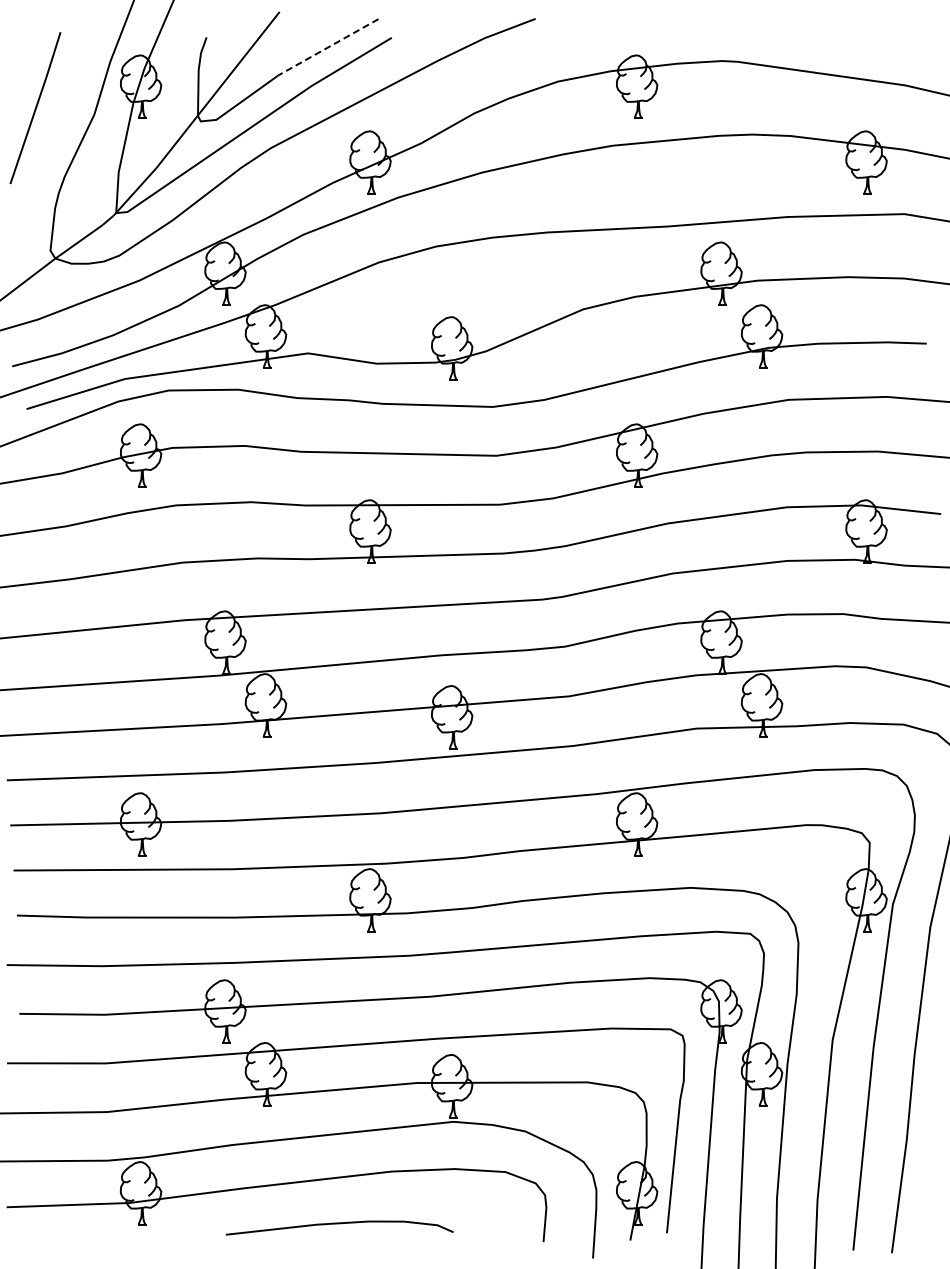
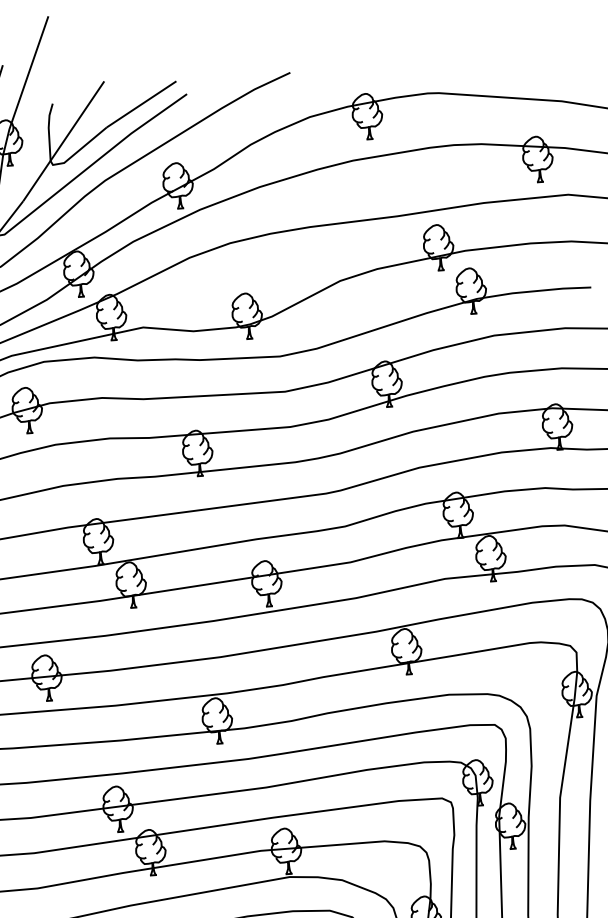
line: (328, 47) -> (141, 104), dashed -> solid

